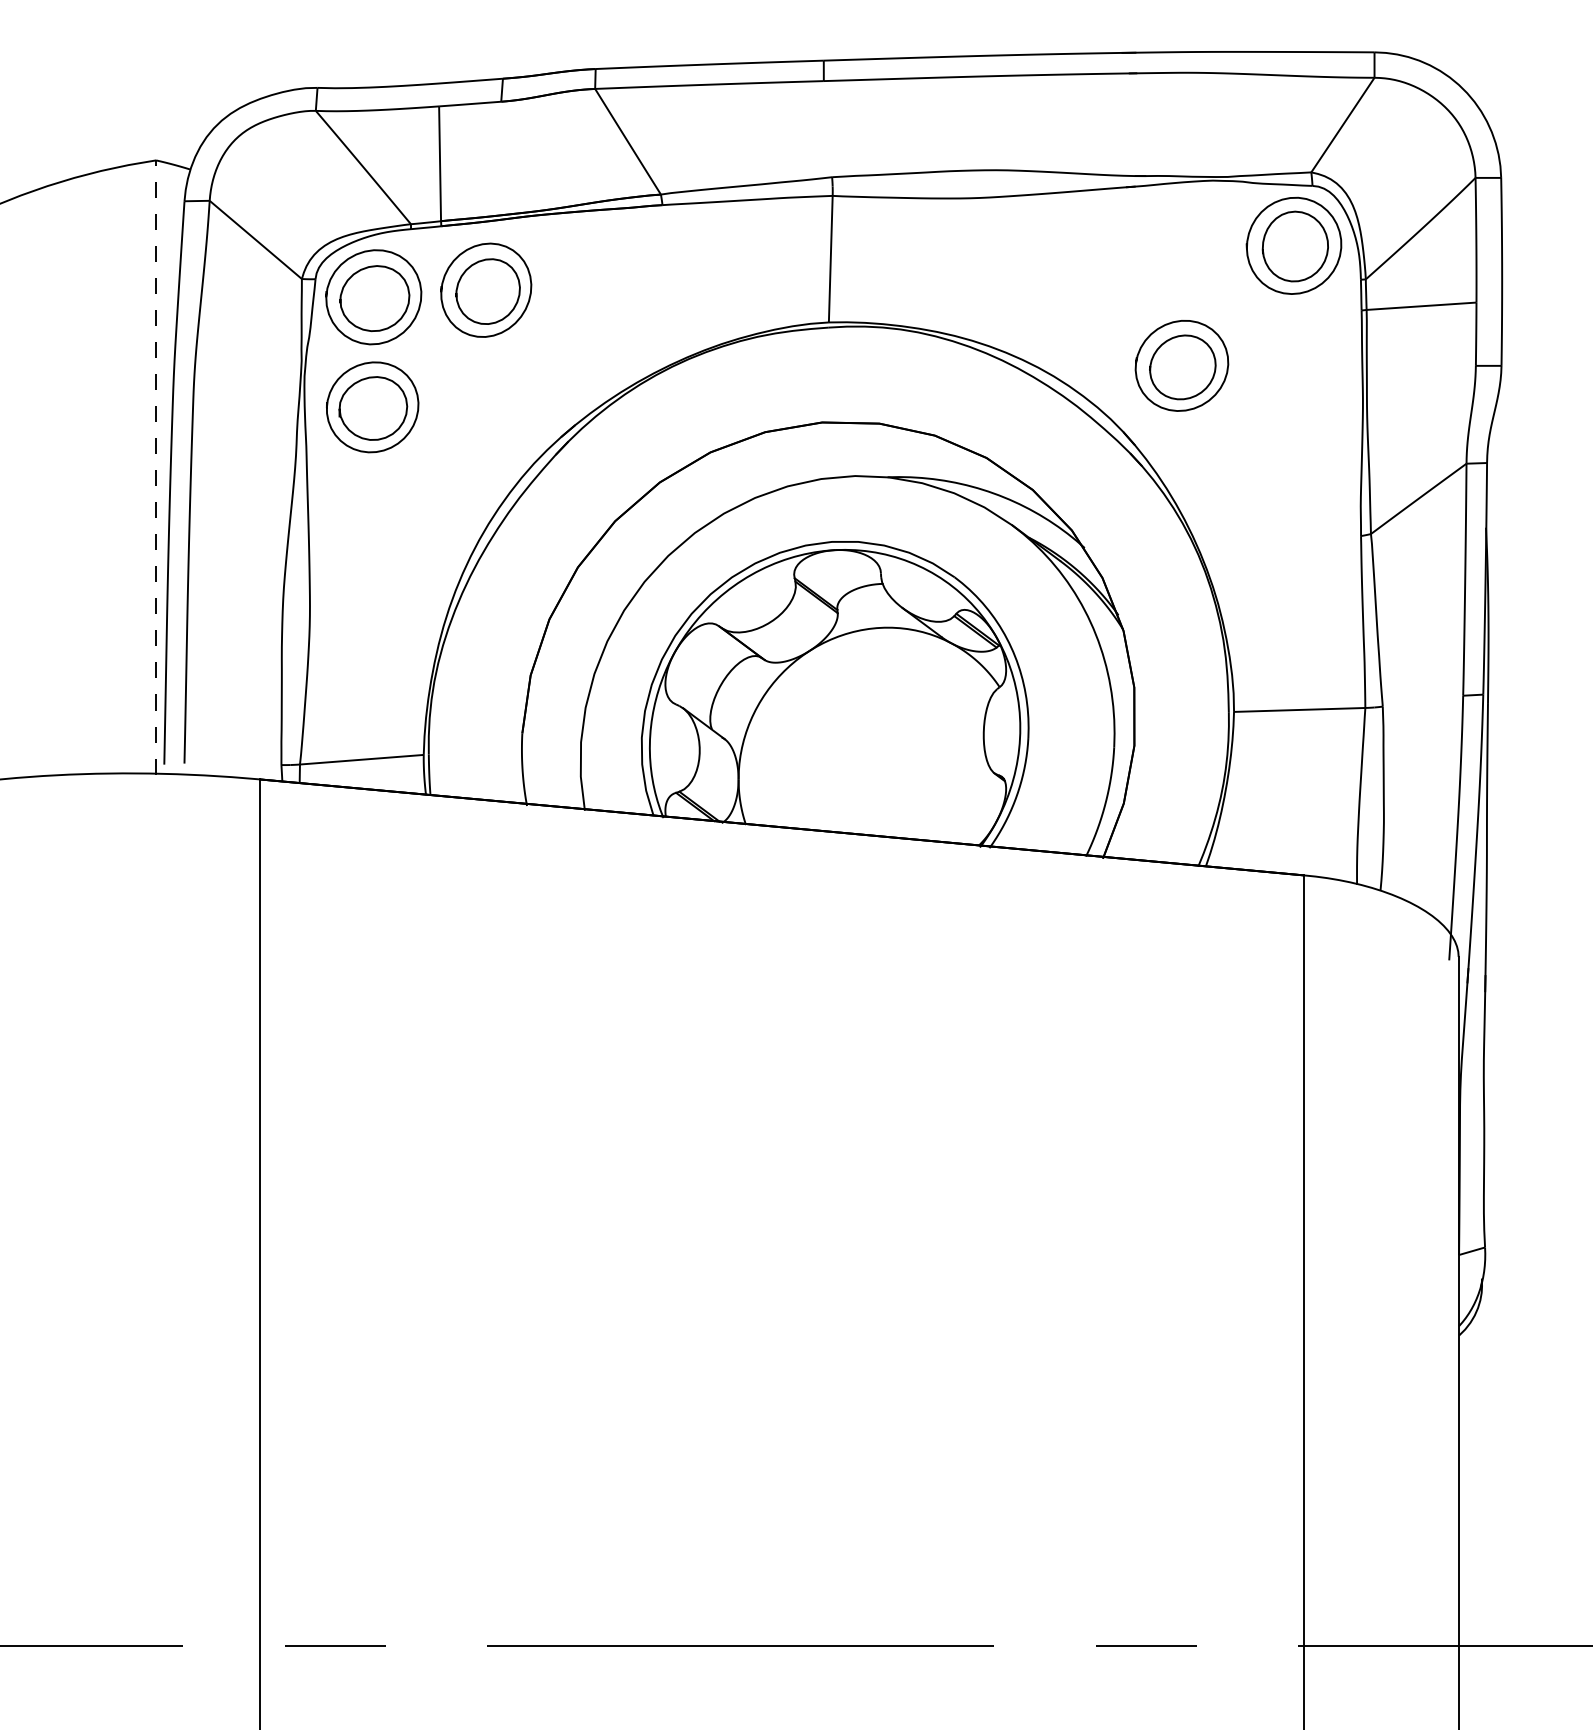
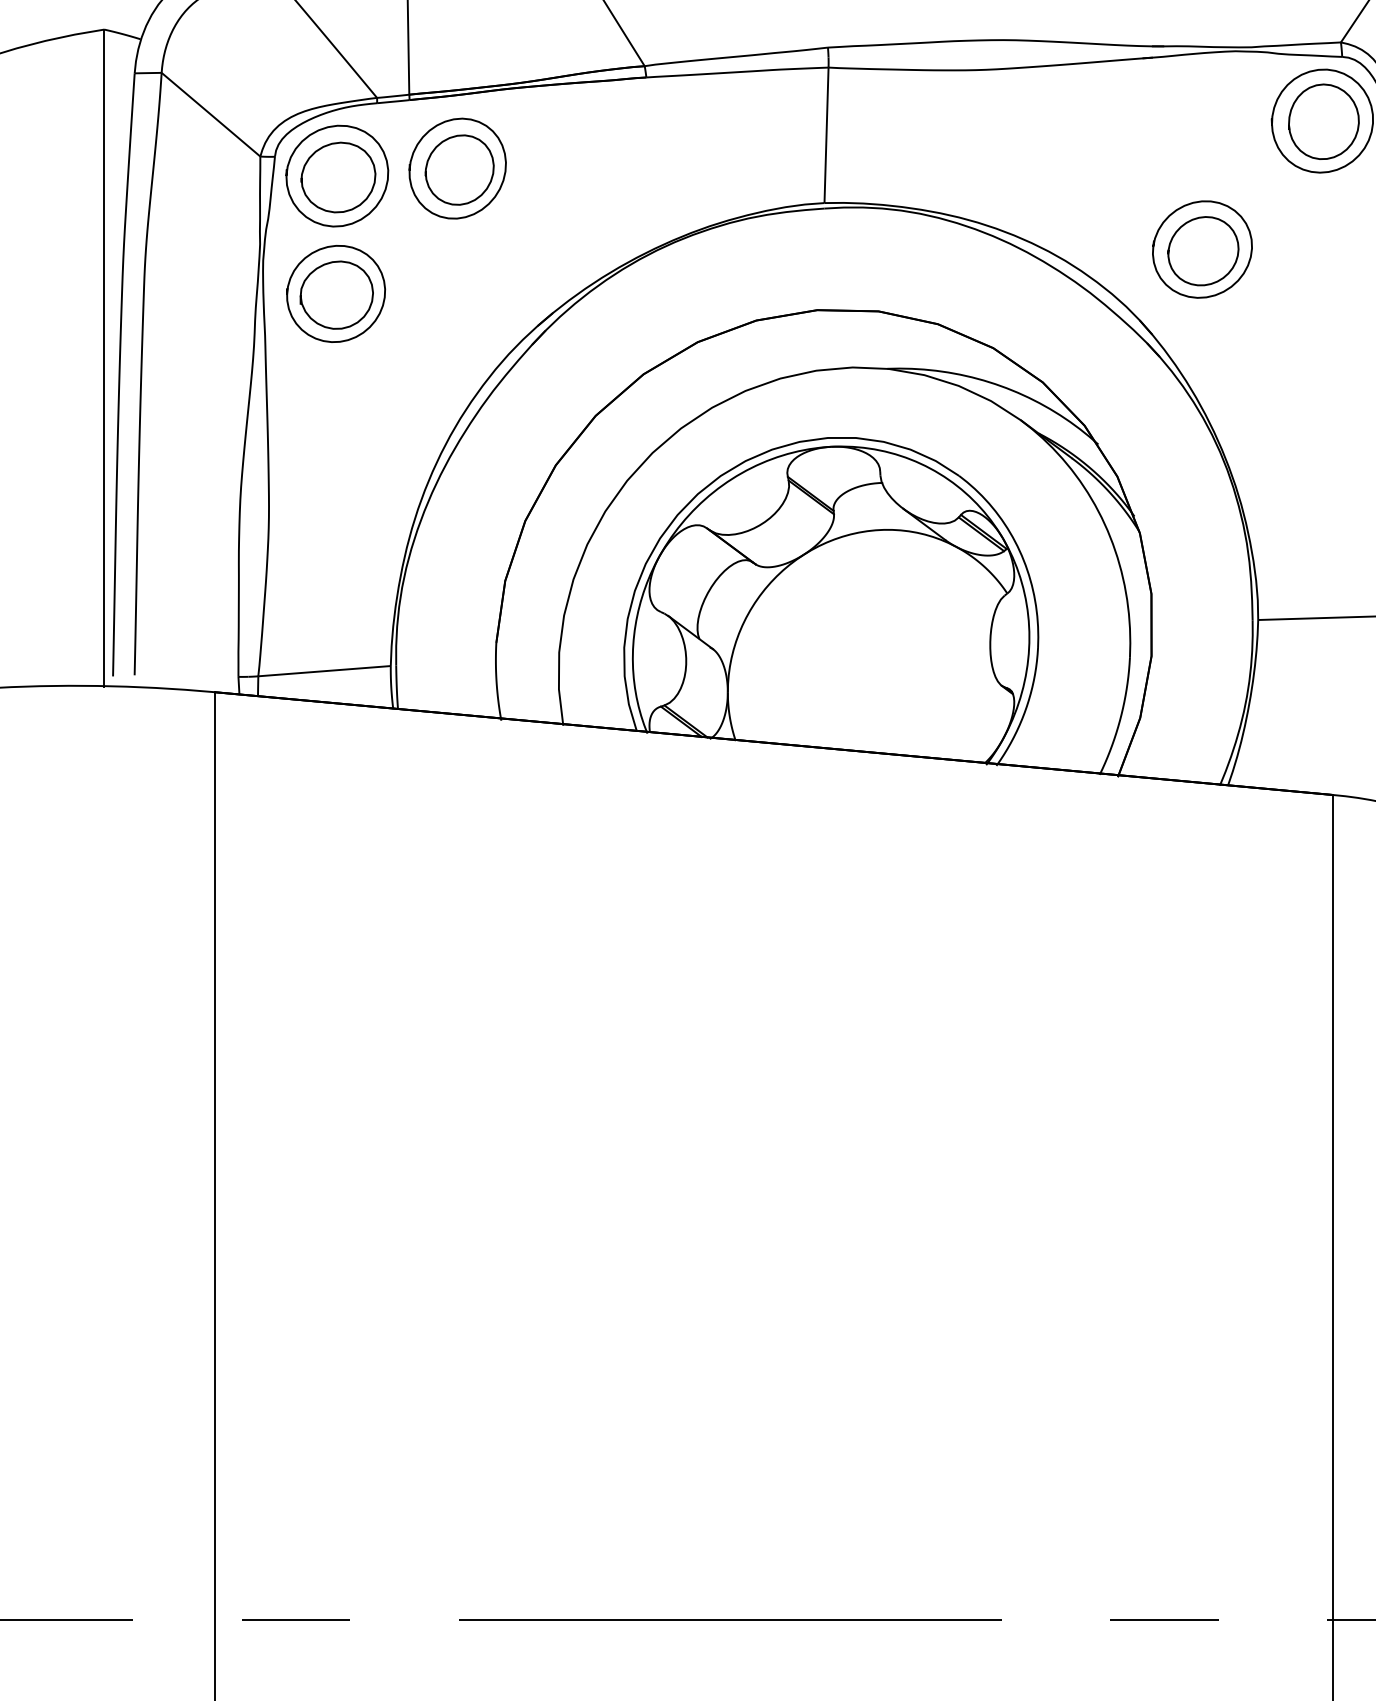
line: (156, 467) -> (104, 358), dashed -> solid

